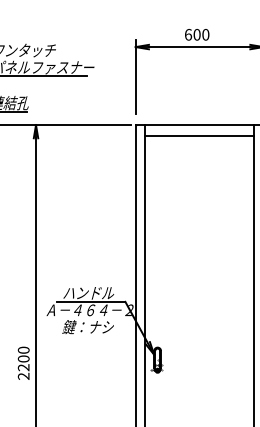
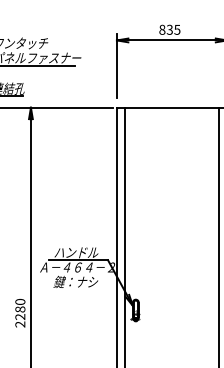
text: (196, 34) -> (169, 29), 600 -> 835
line: (198, 135) -> (171, 116), removed
text: (23, 358) -> (20, 309), 2200 -> 2280

